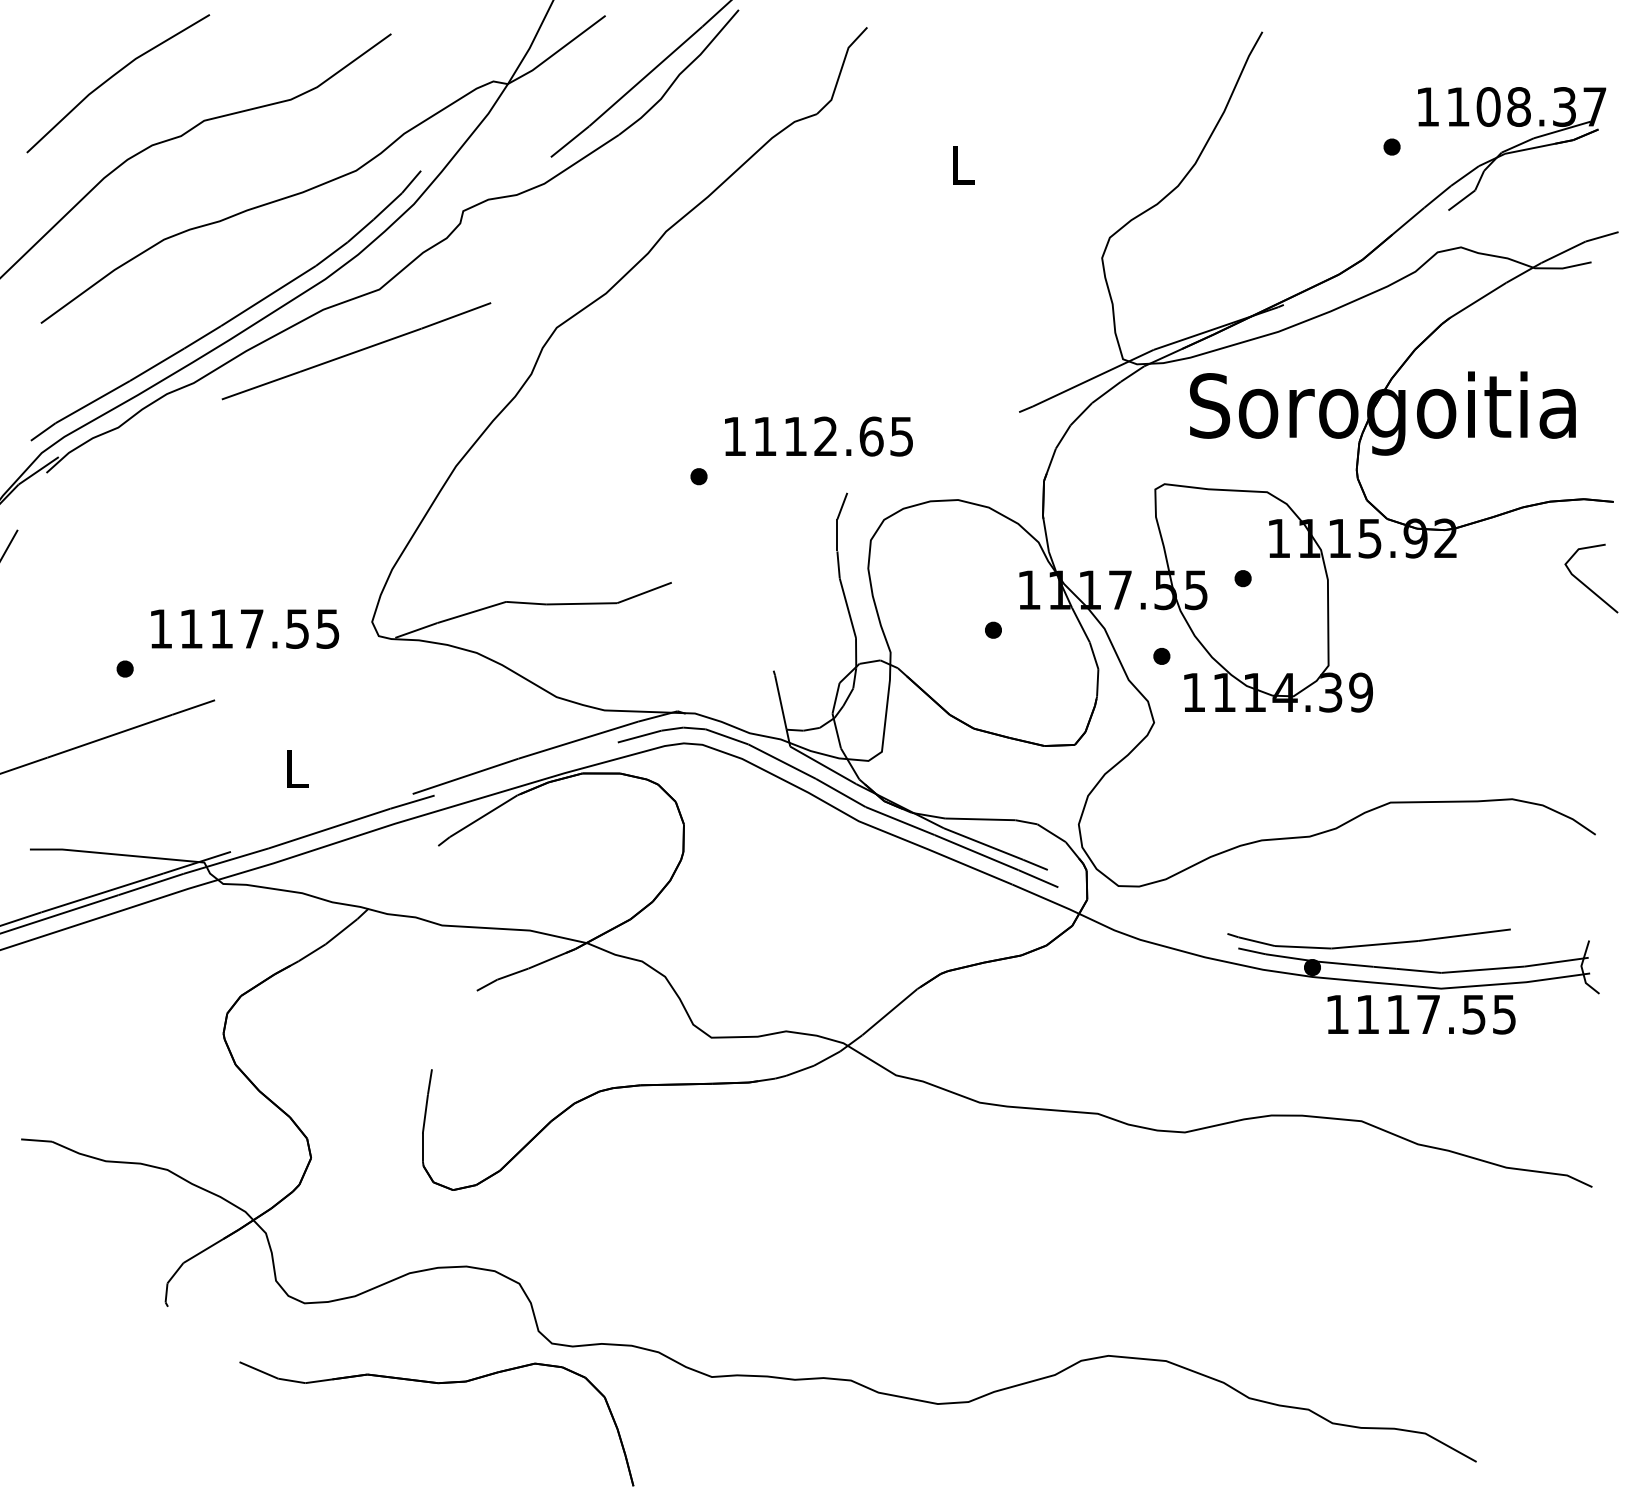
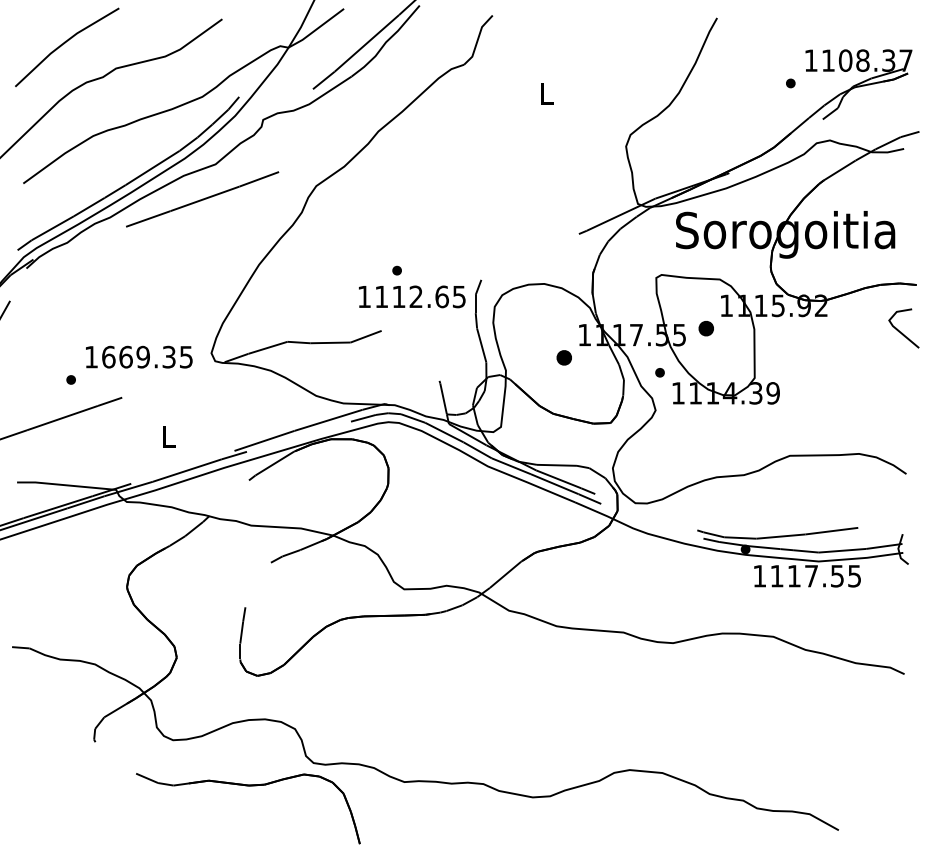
text: (819, 435) -> (412, 296), moved
part: (1241, 578) -> (705, 328), size x1.6
text: (243, 627) -> (138, 356), 1117.55 -> 1669.35
part: (993, 629) -> (564, 357), size x1.6

